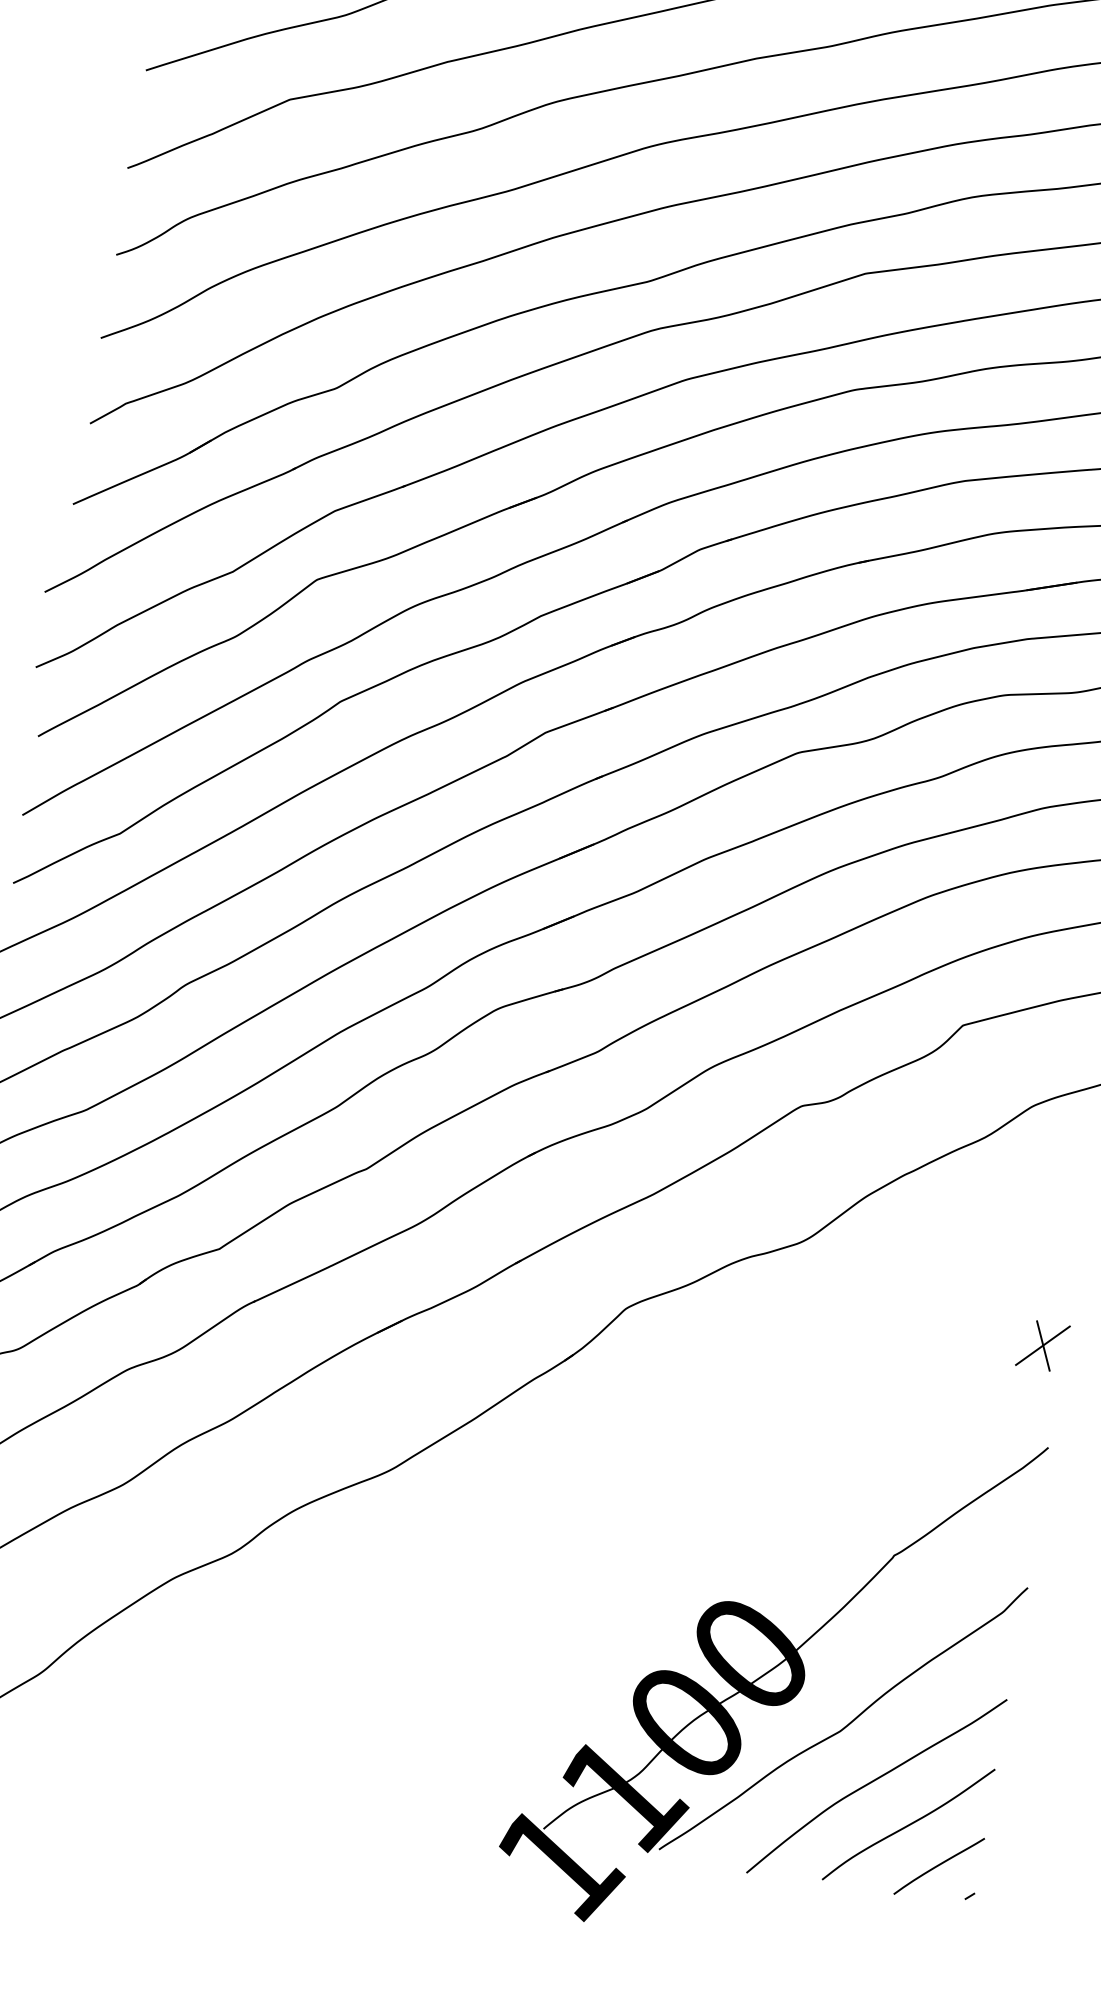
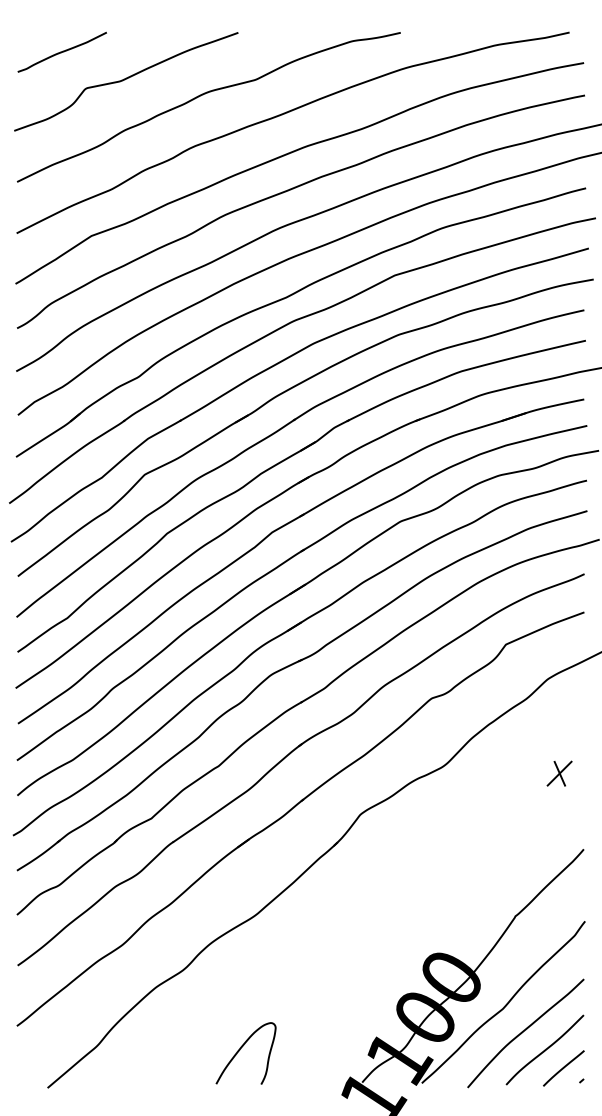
part: (1042, 1345) -> (559, 773), moved
curve: (317, 1727) -> (240, 1050), added

